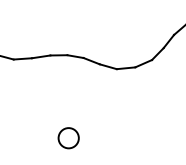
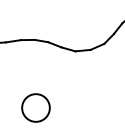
circle: (68, 138) -> (35, 108), size x1.67

